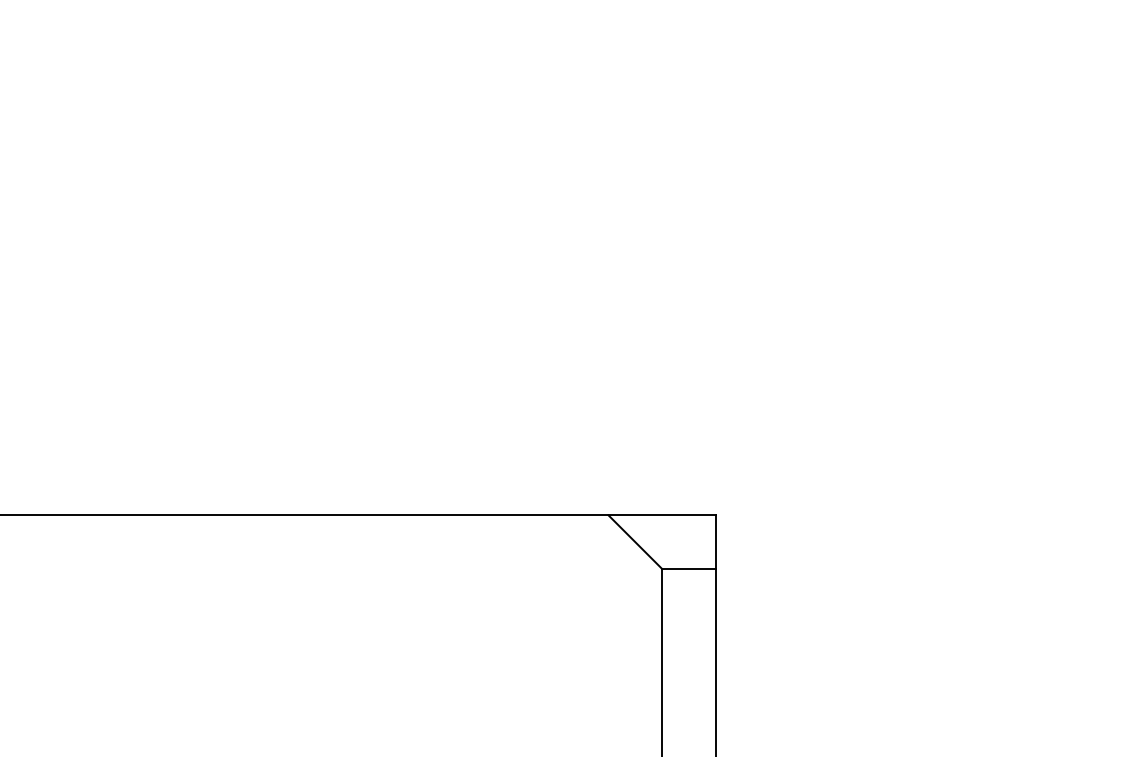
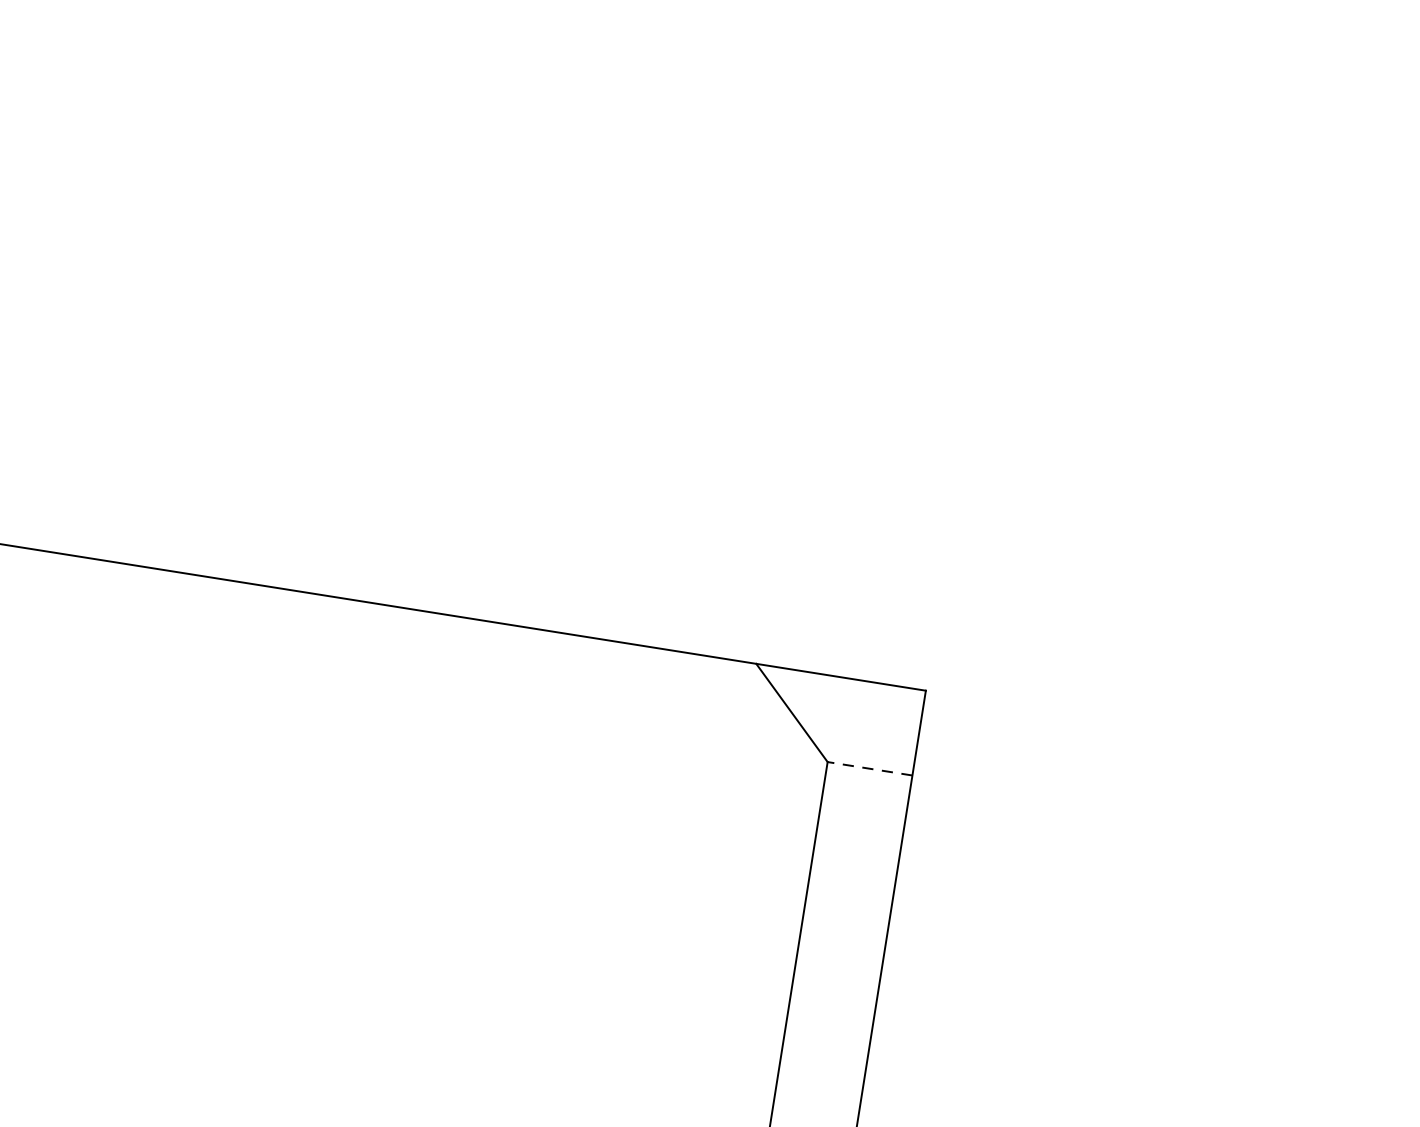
line: (689, 569) -> (870, 769), solid -> dashed

